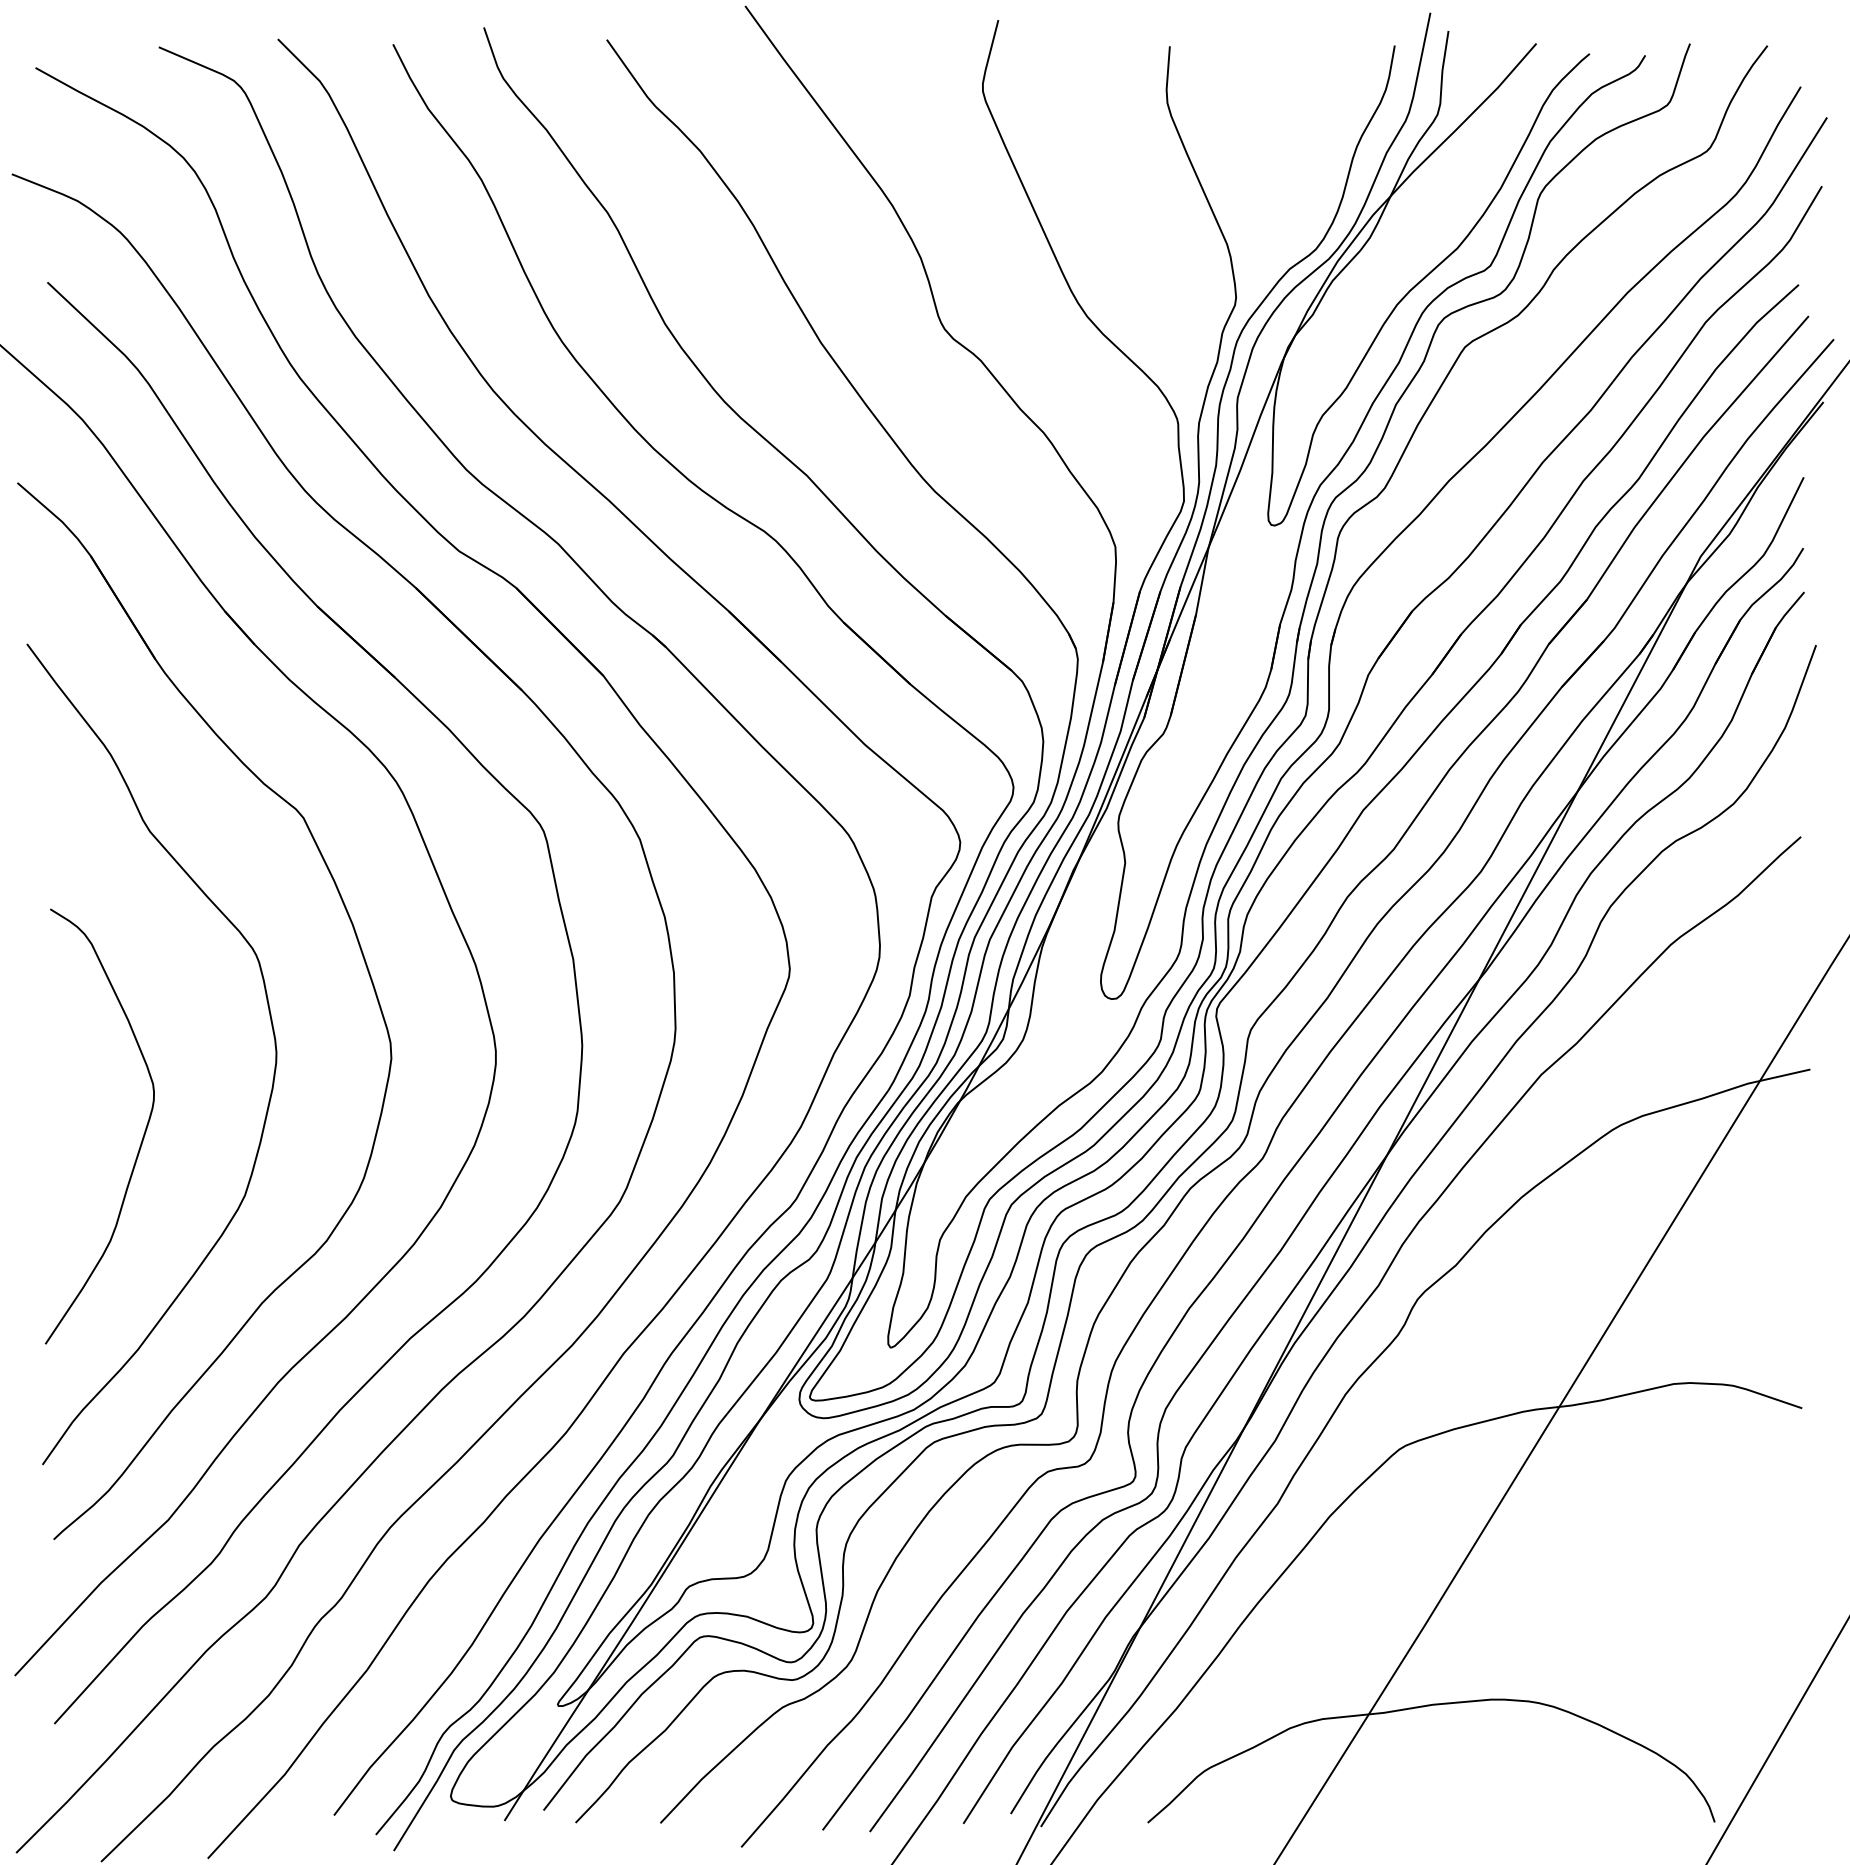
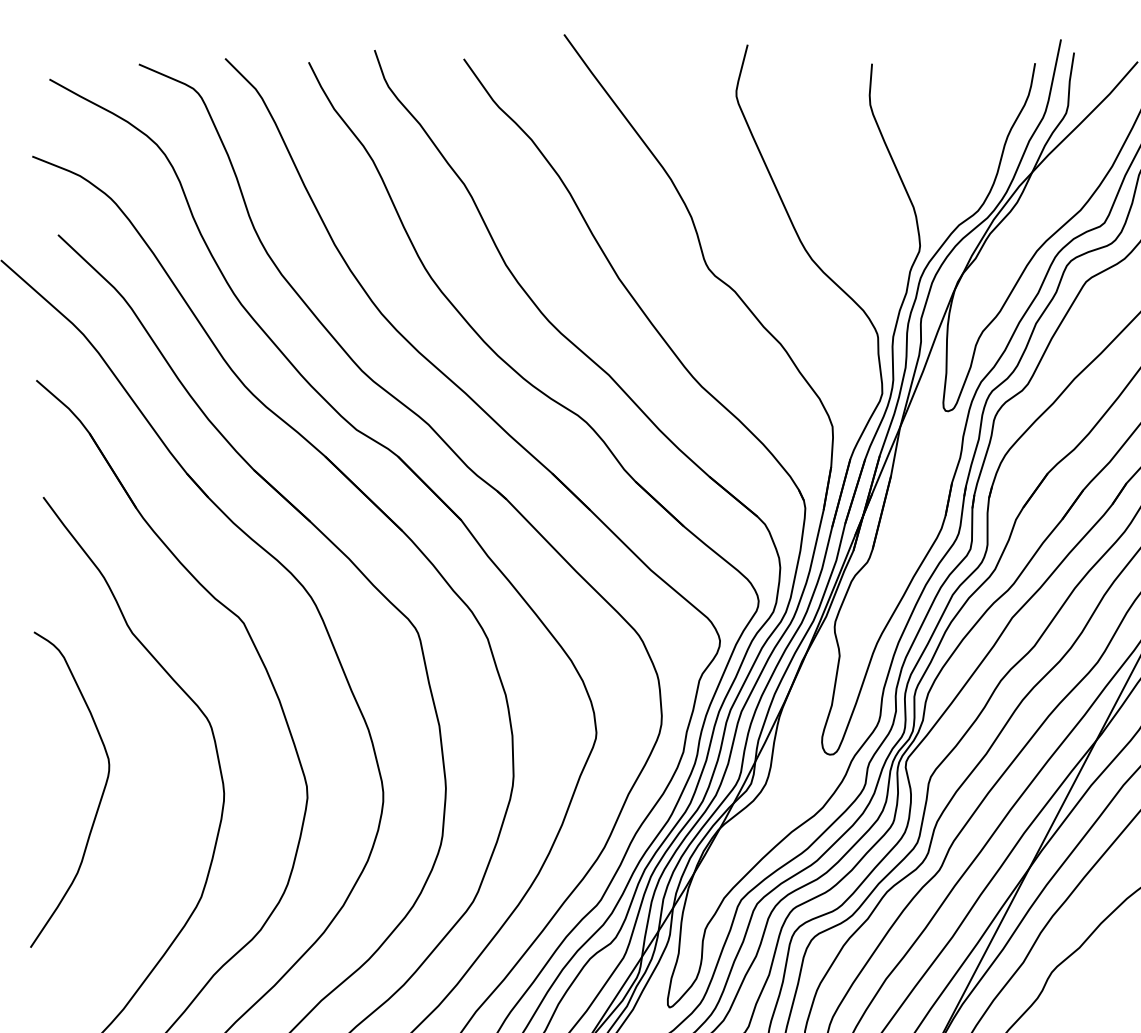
curve: (141, 1140) -> (100, 799), moved

